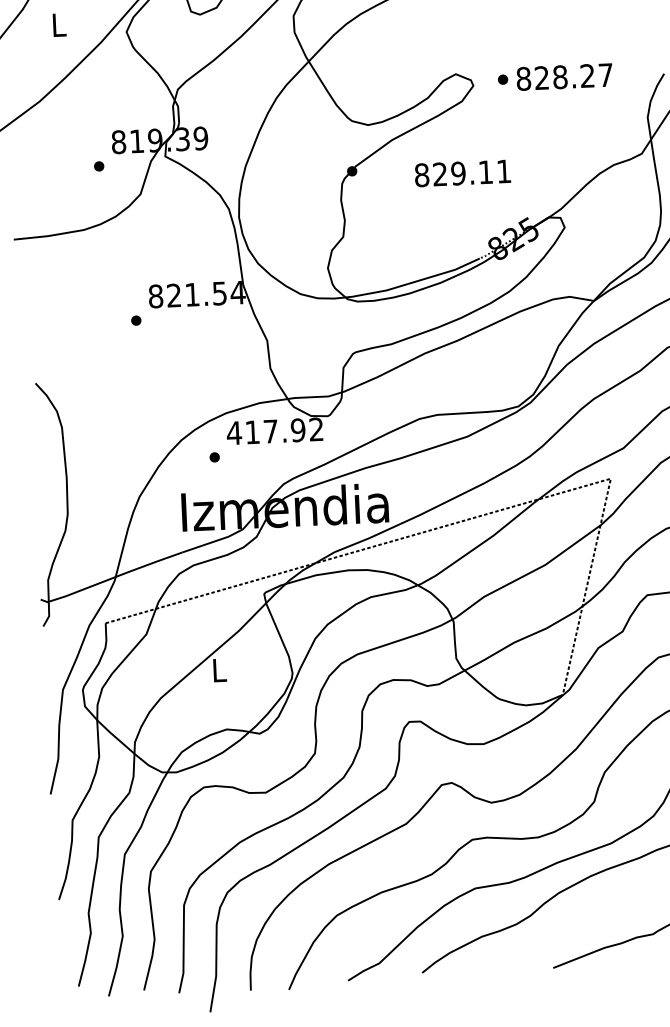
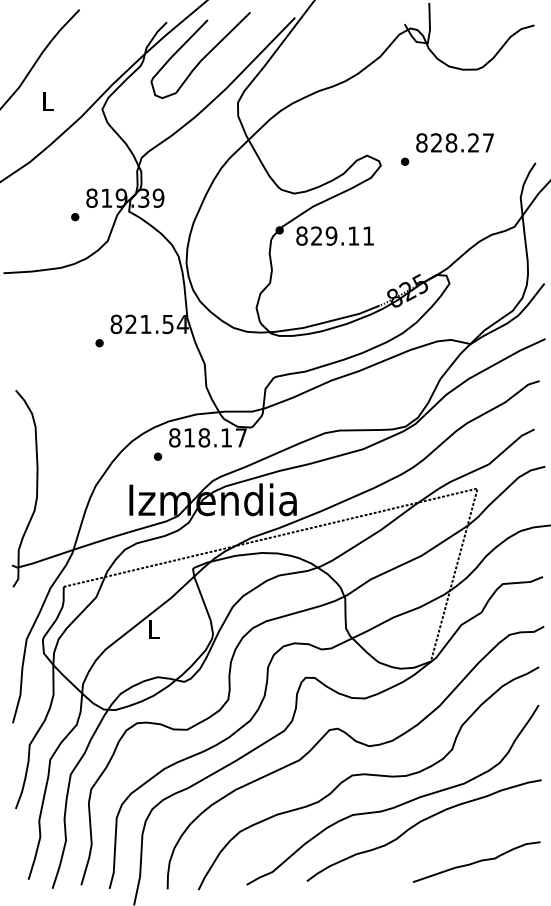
text: (564, 76) -> (454, 142), moved
text: (462, 172) -> (334, 235), moved
text: (274, 430) -> (207, 437), 417.92 -> 818.17

